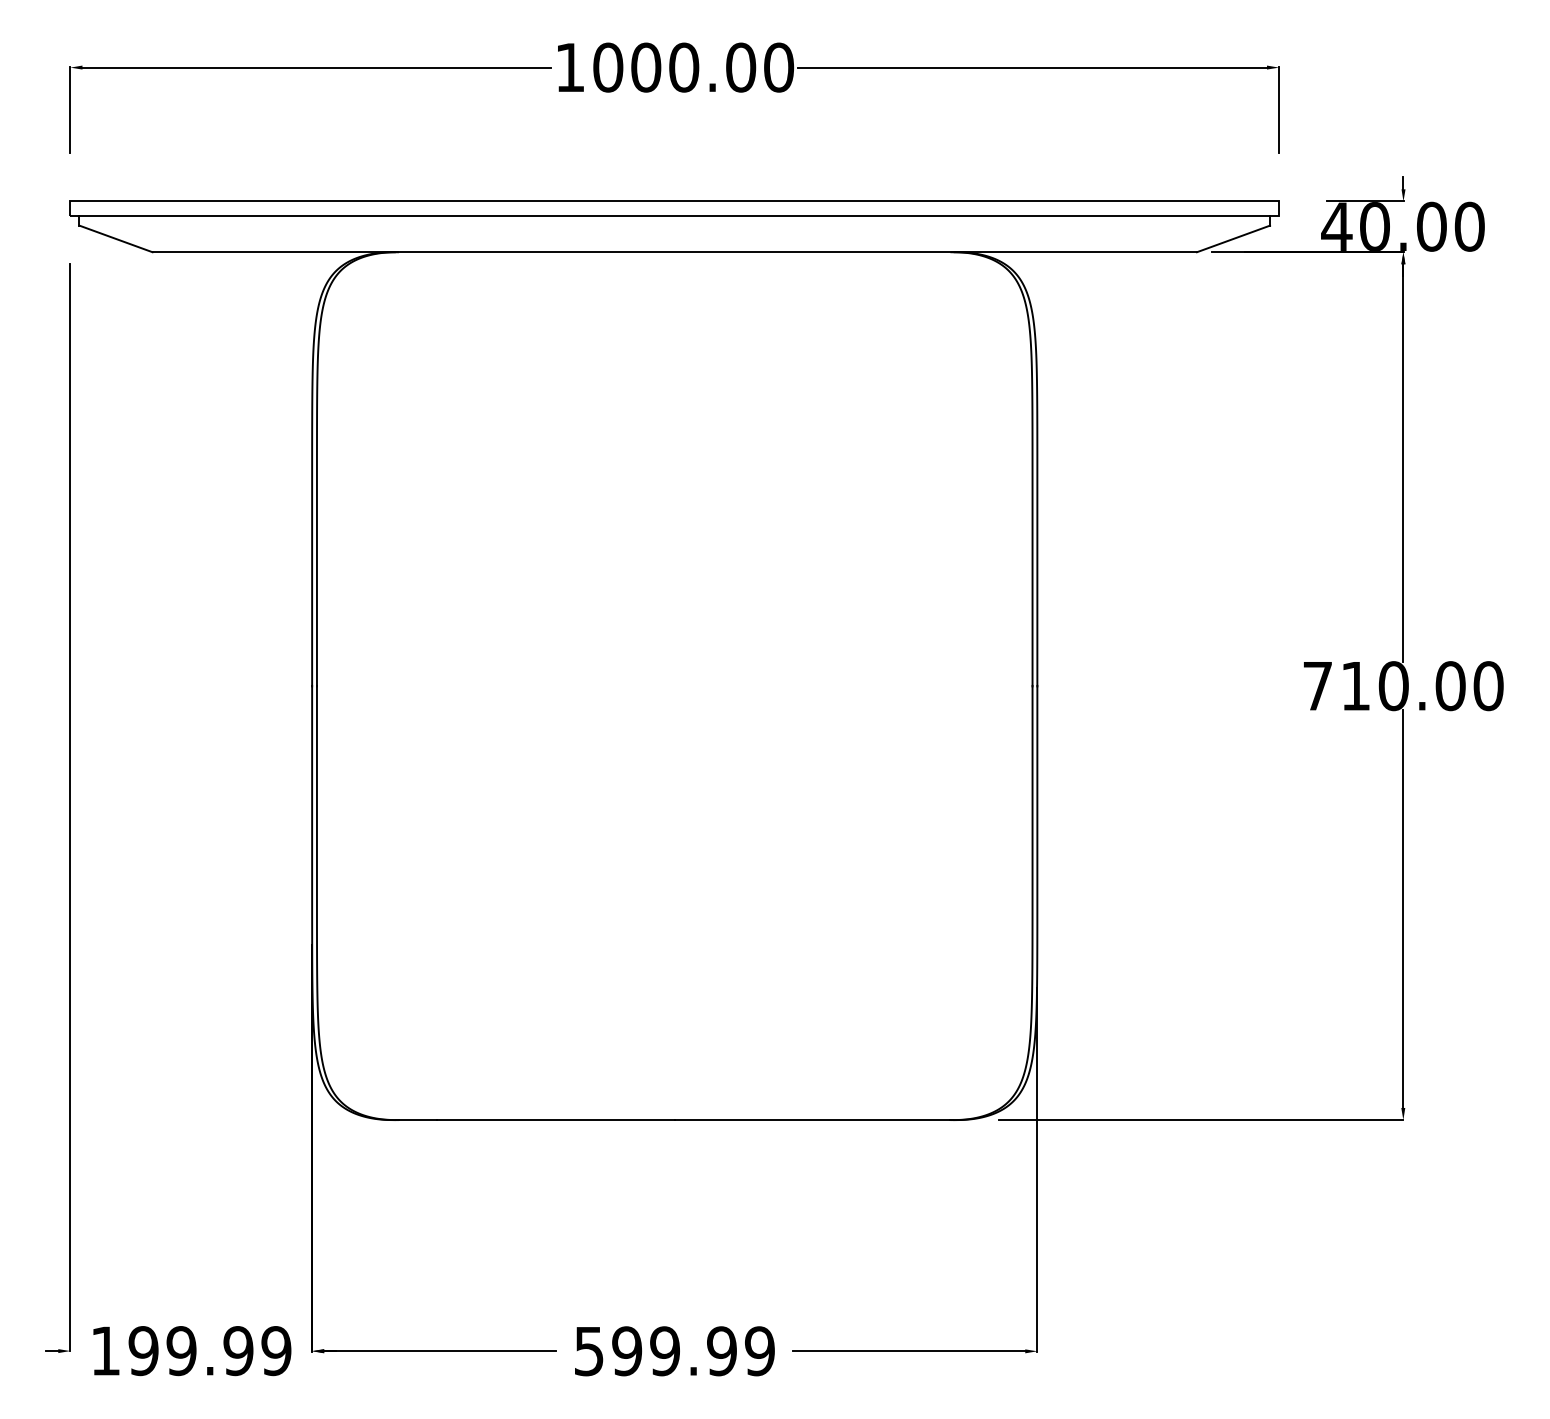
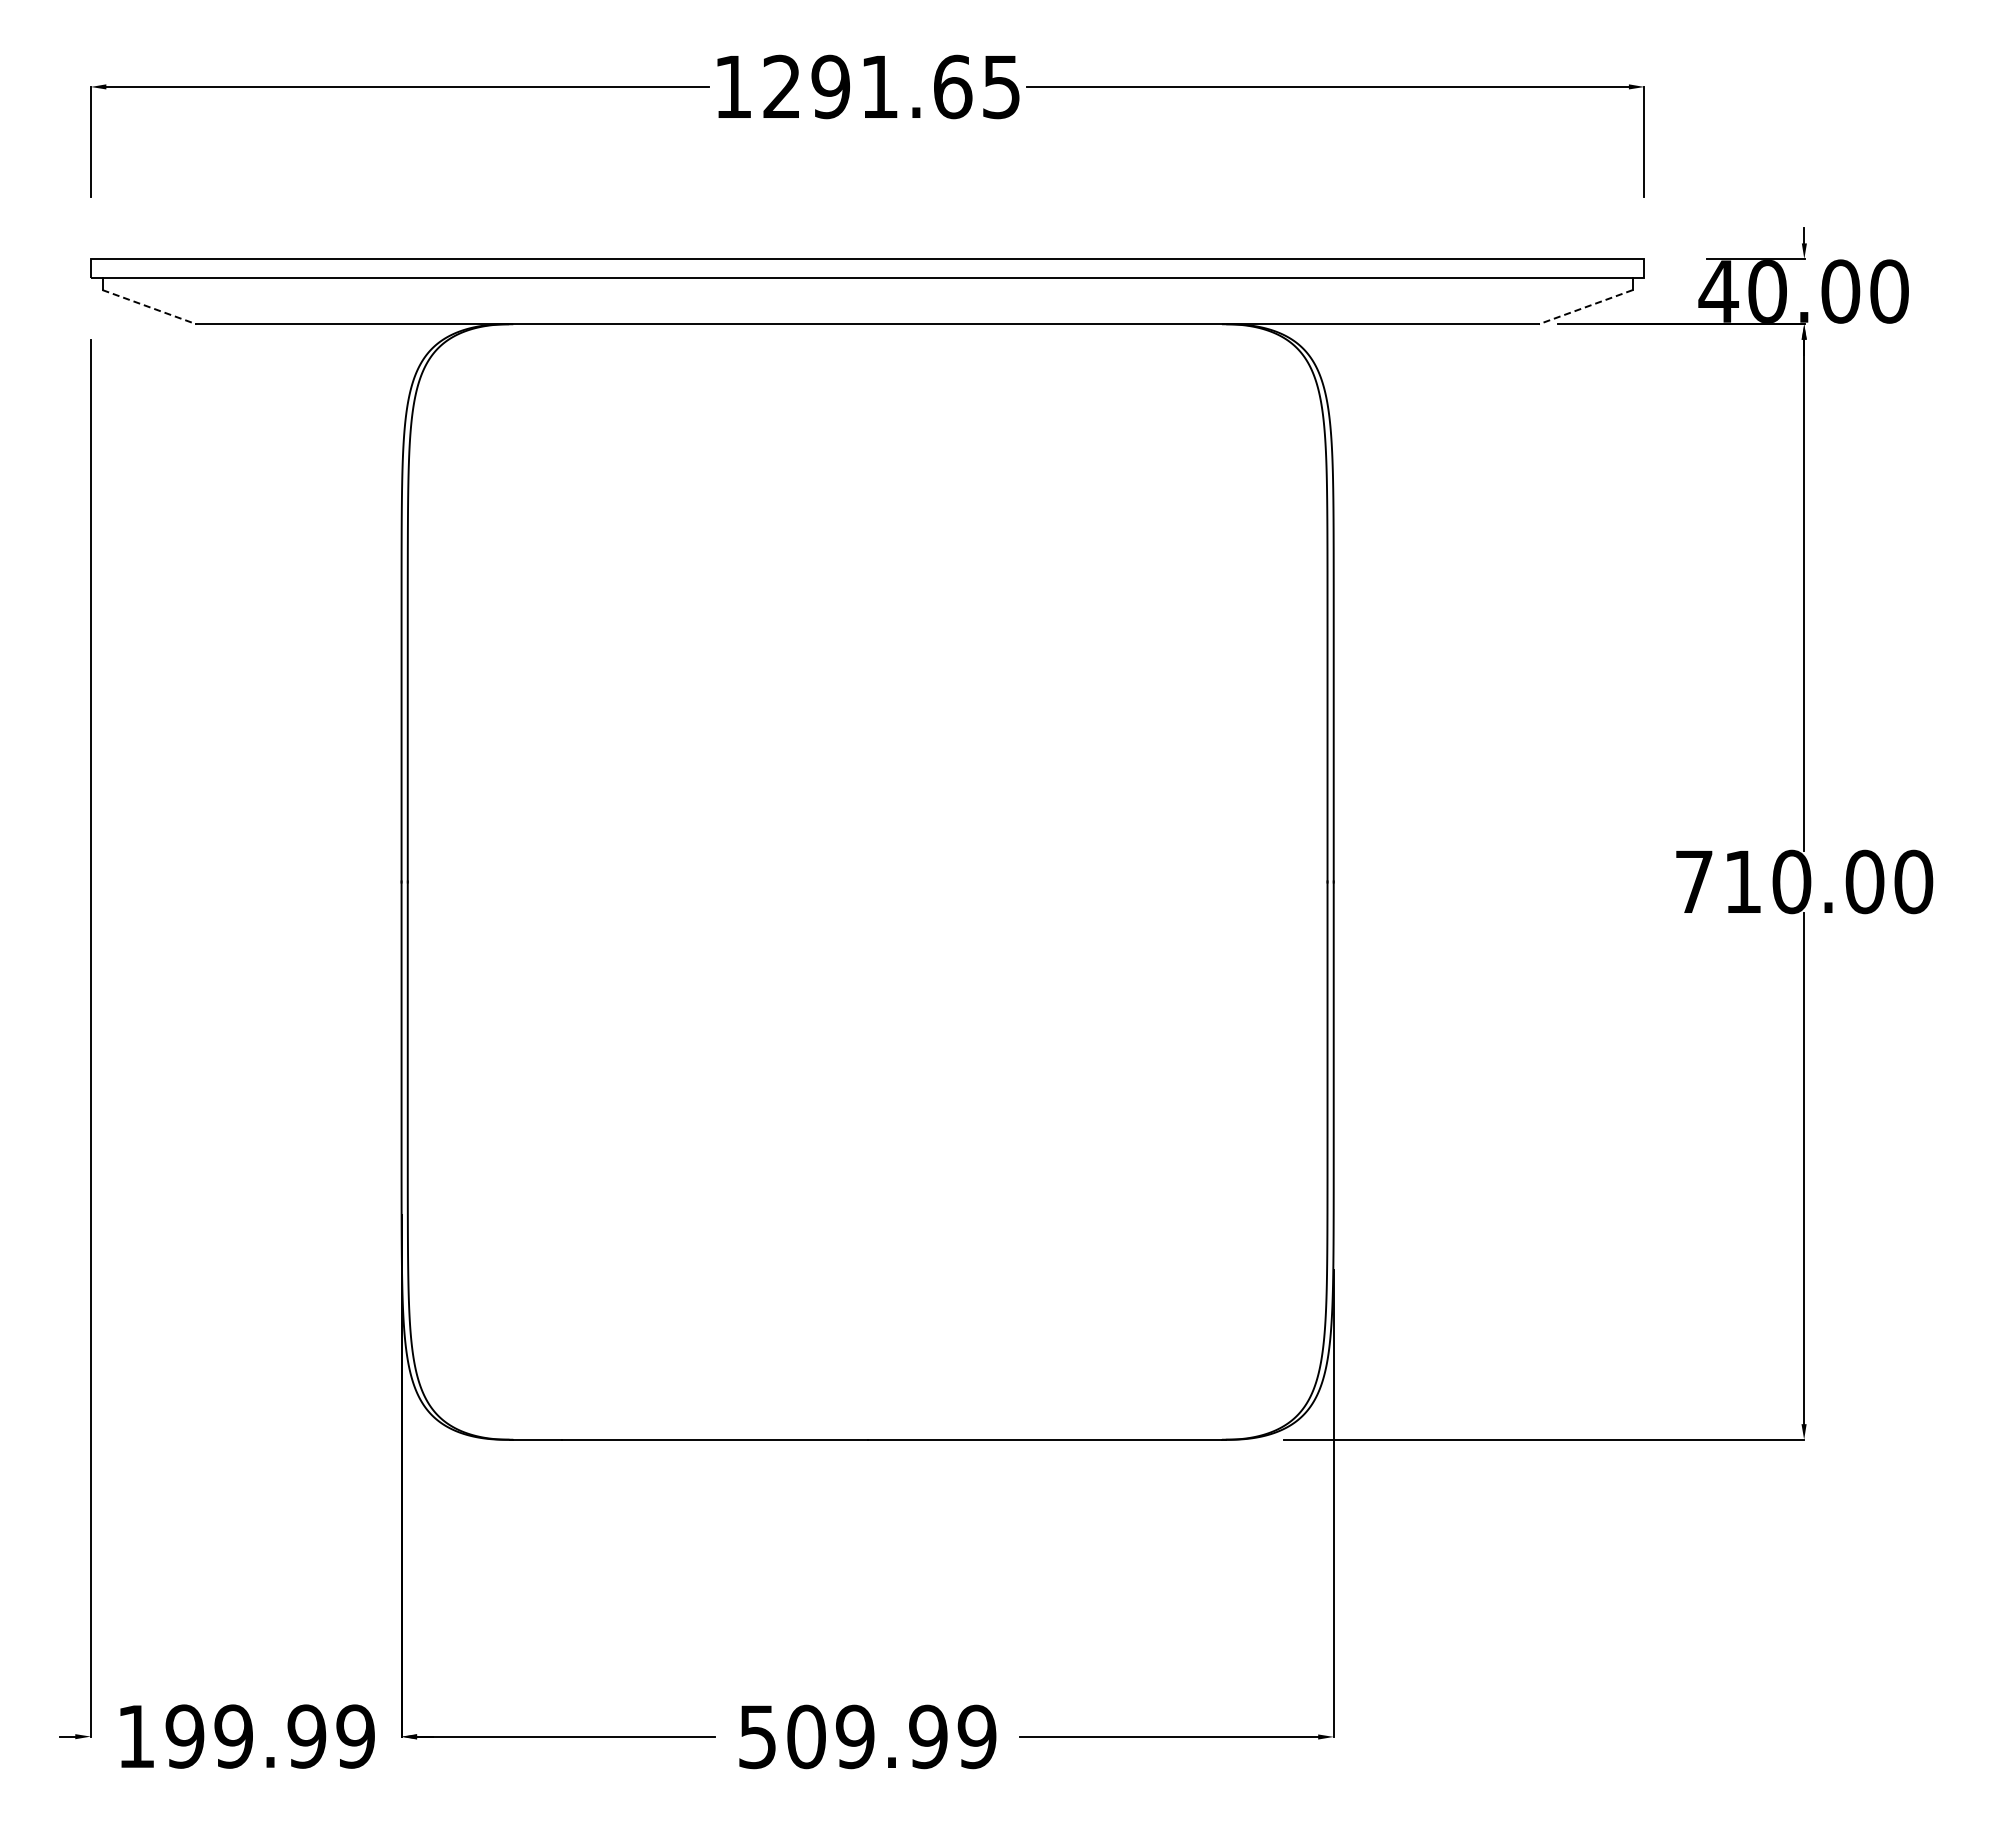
text: (693, 67) -> (891, 86), 1000.00 -> 1291.65
line: (116, 239) -> (149, 307), solid -> dashed
line: (1233, 239) -> (1585, 307), solid -> dashed
text: (627, 1350) -> (806, 1736), 599.99 -> 509.99

